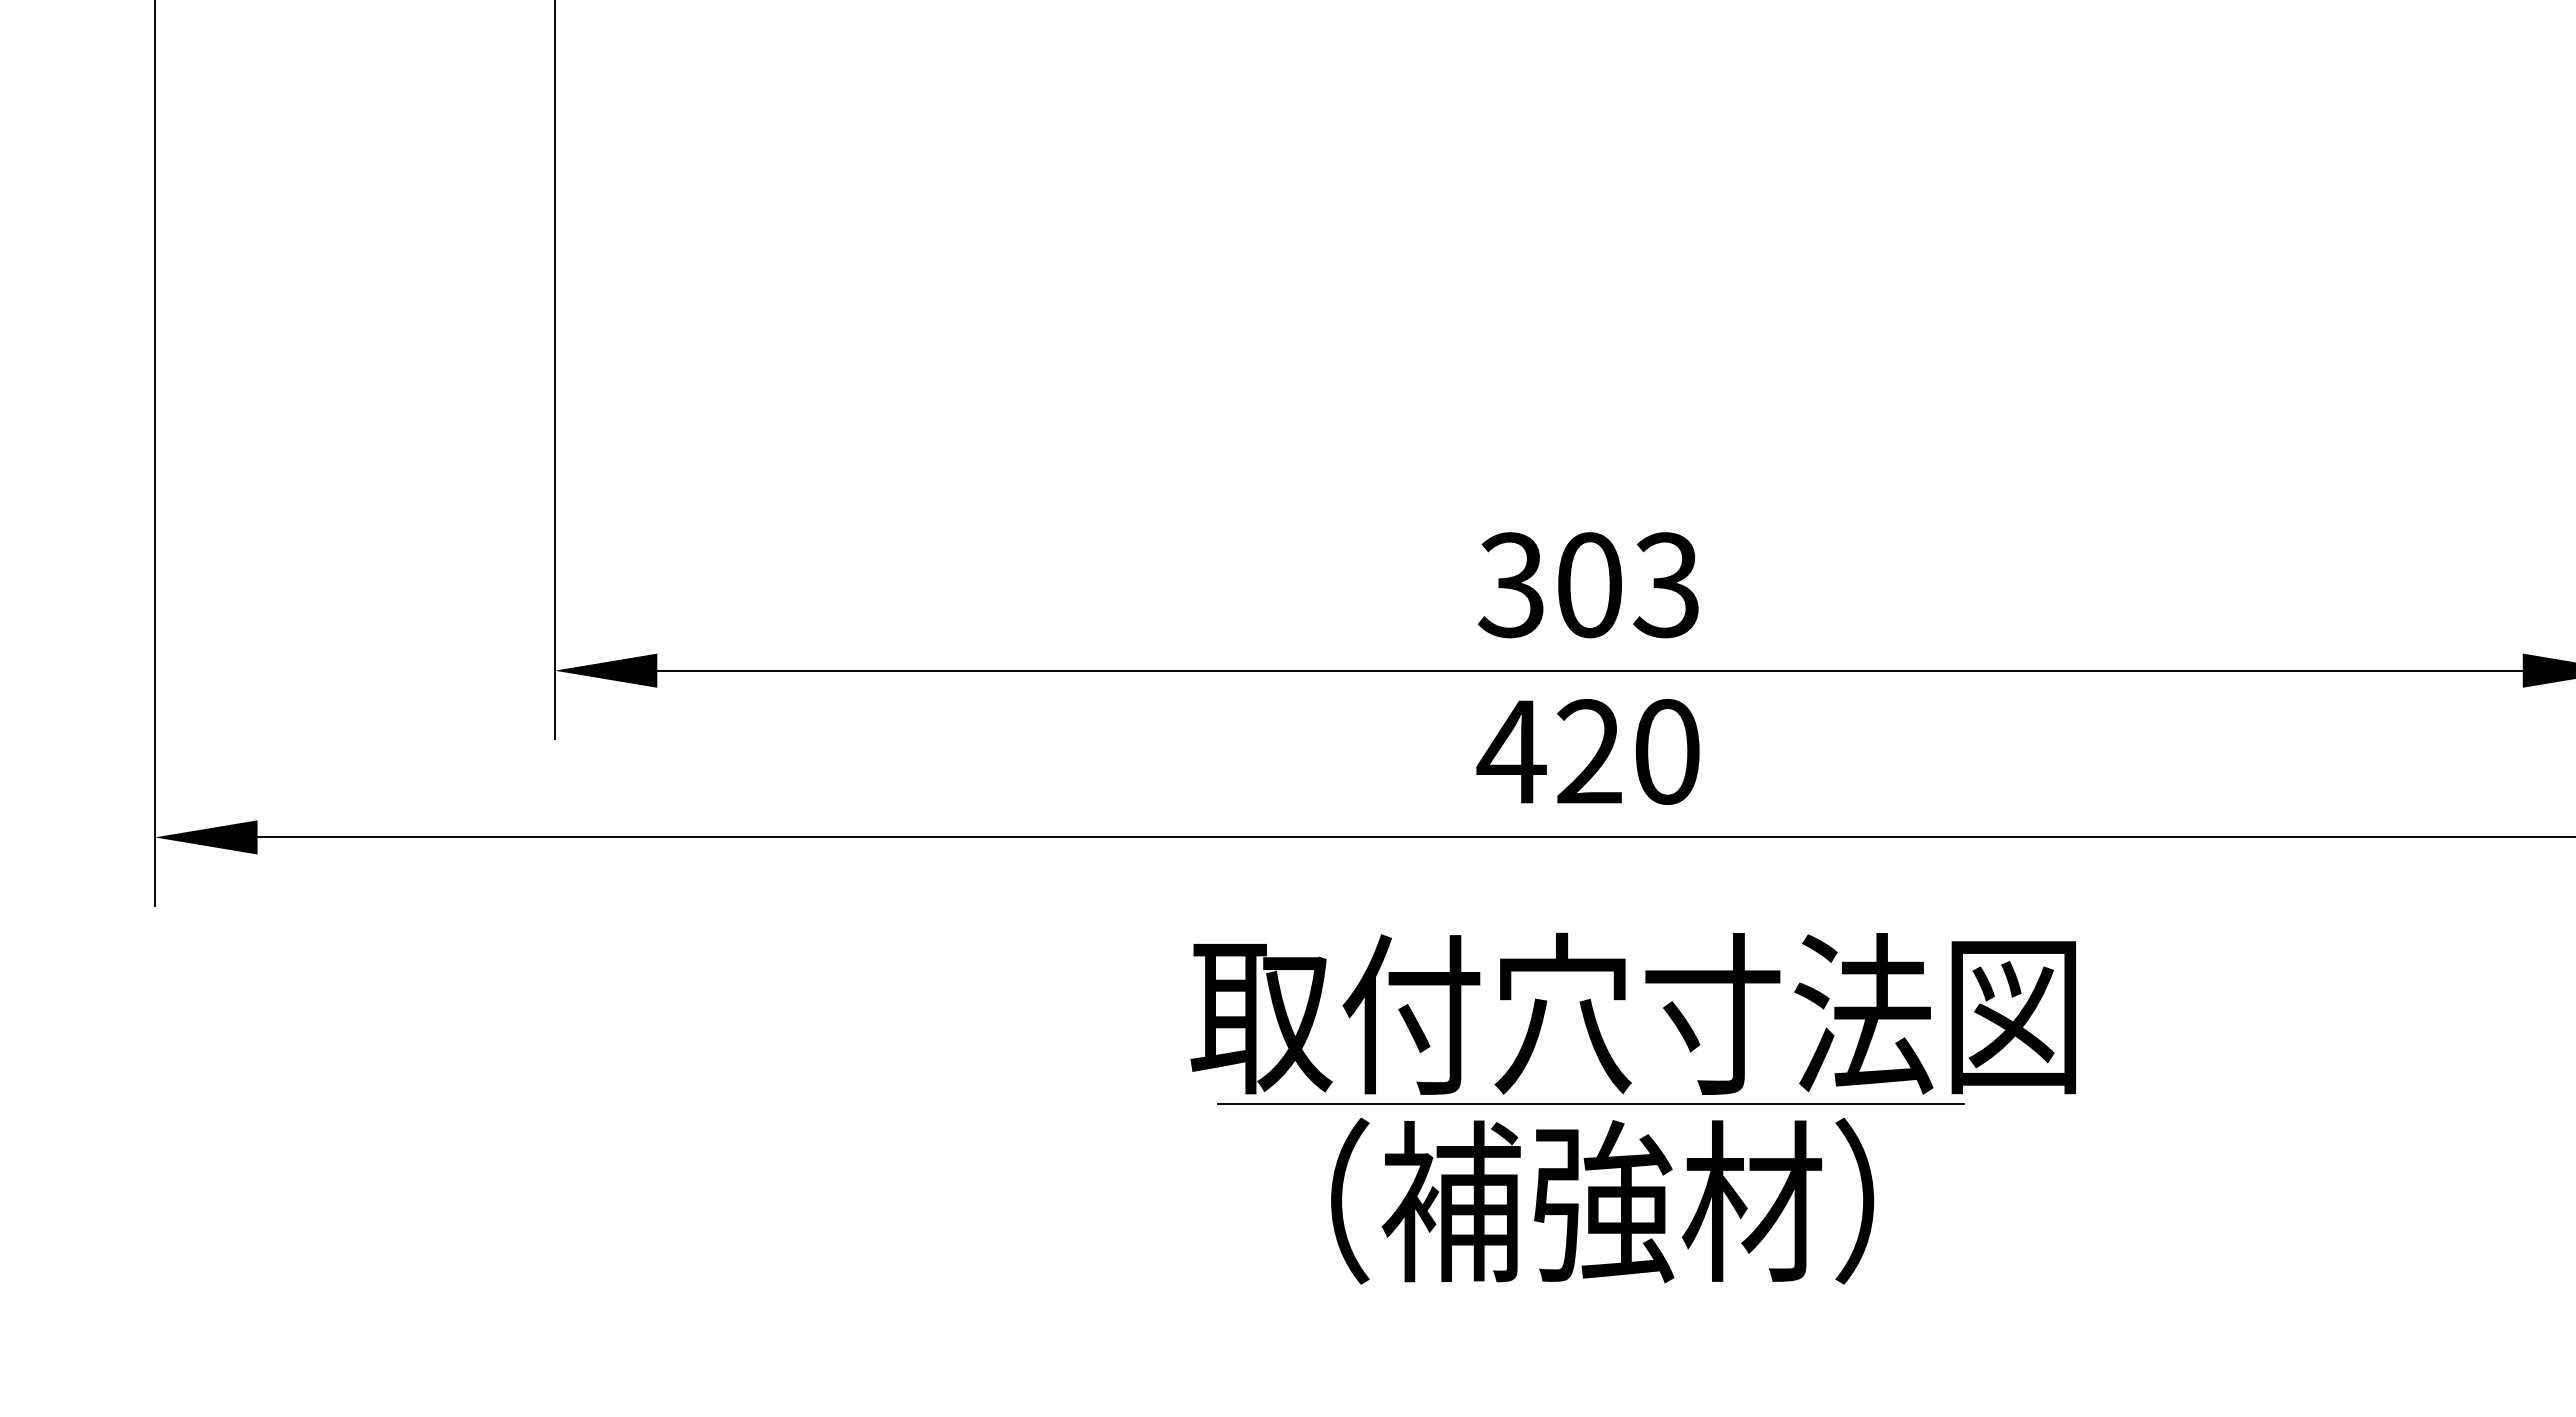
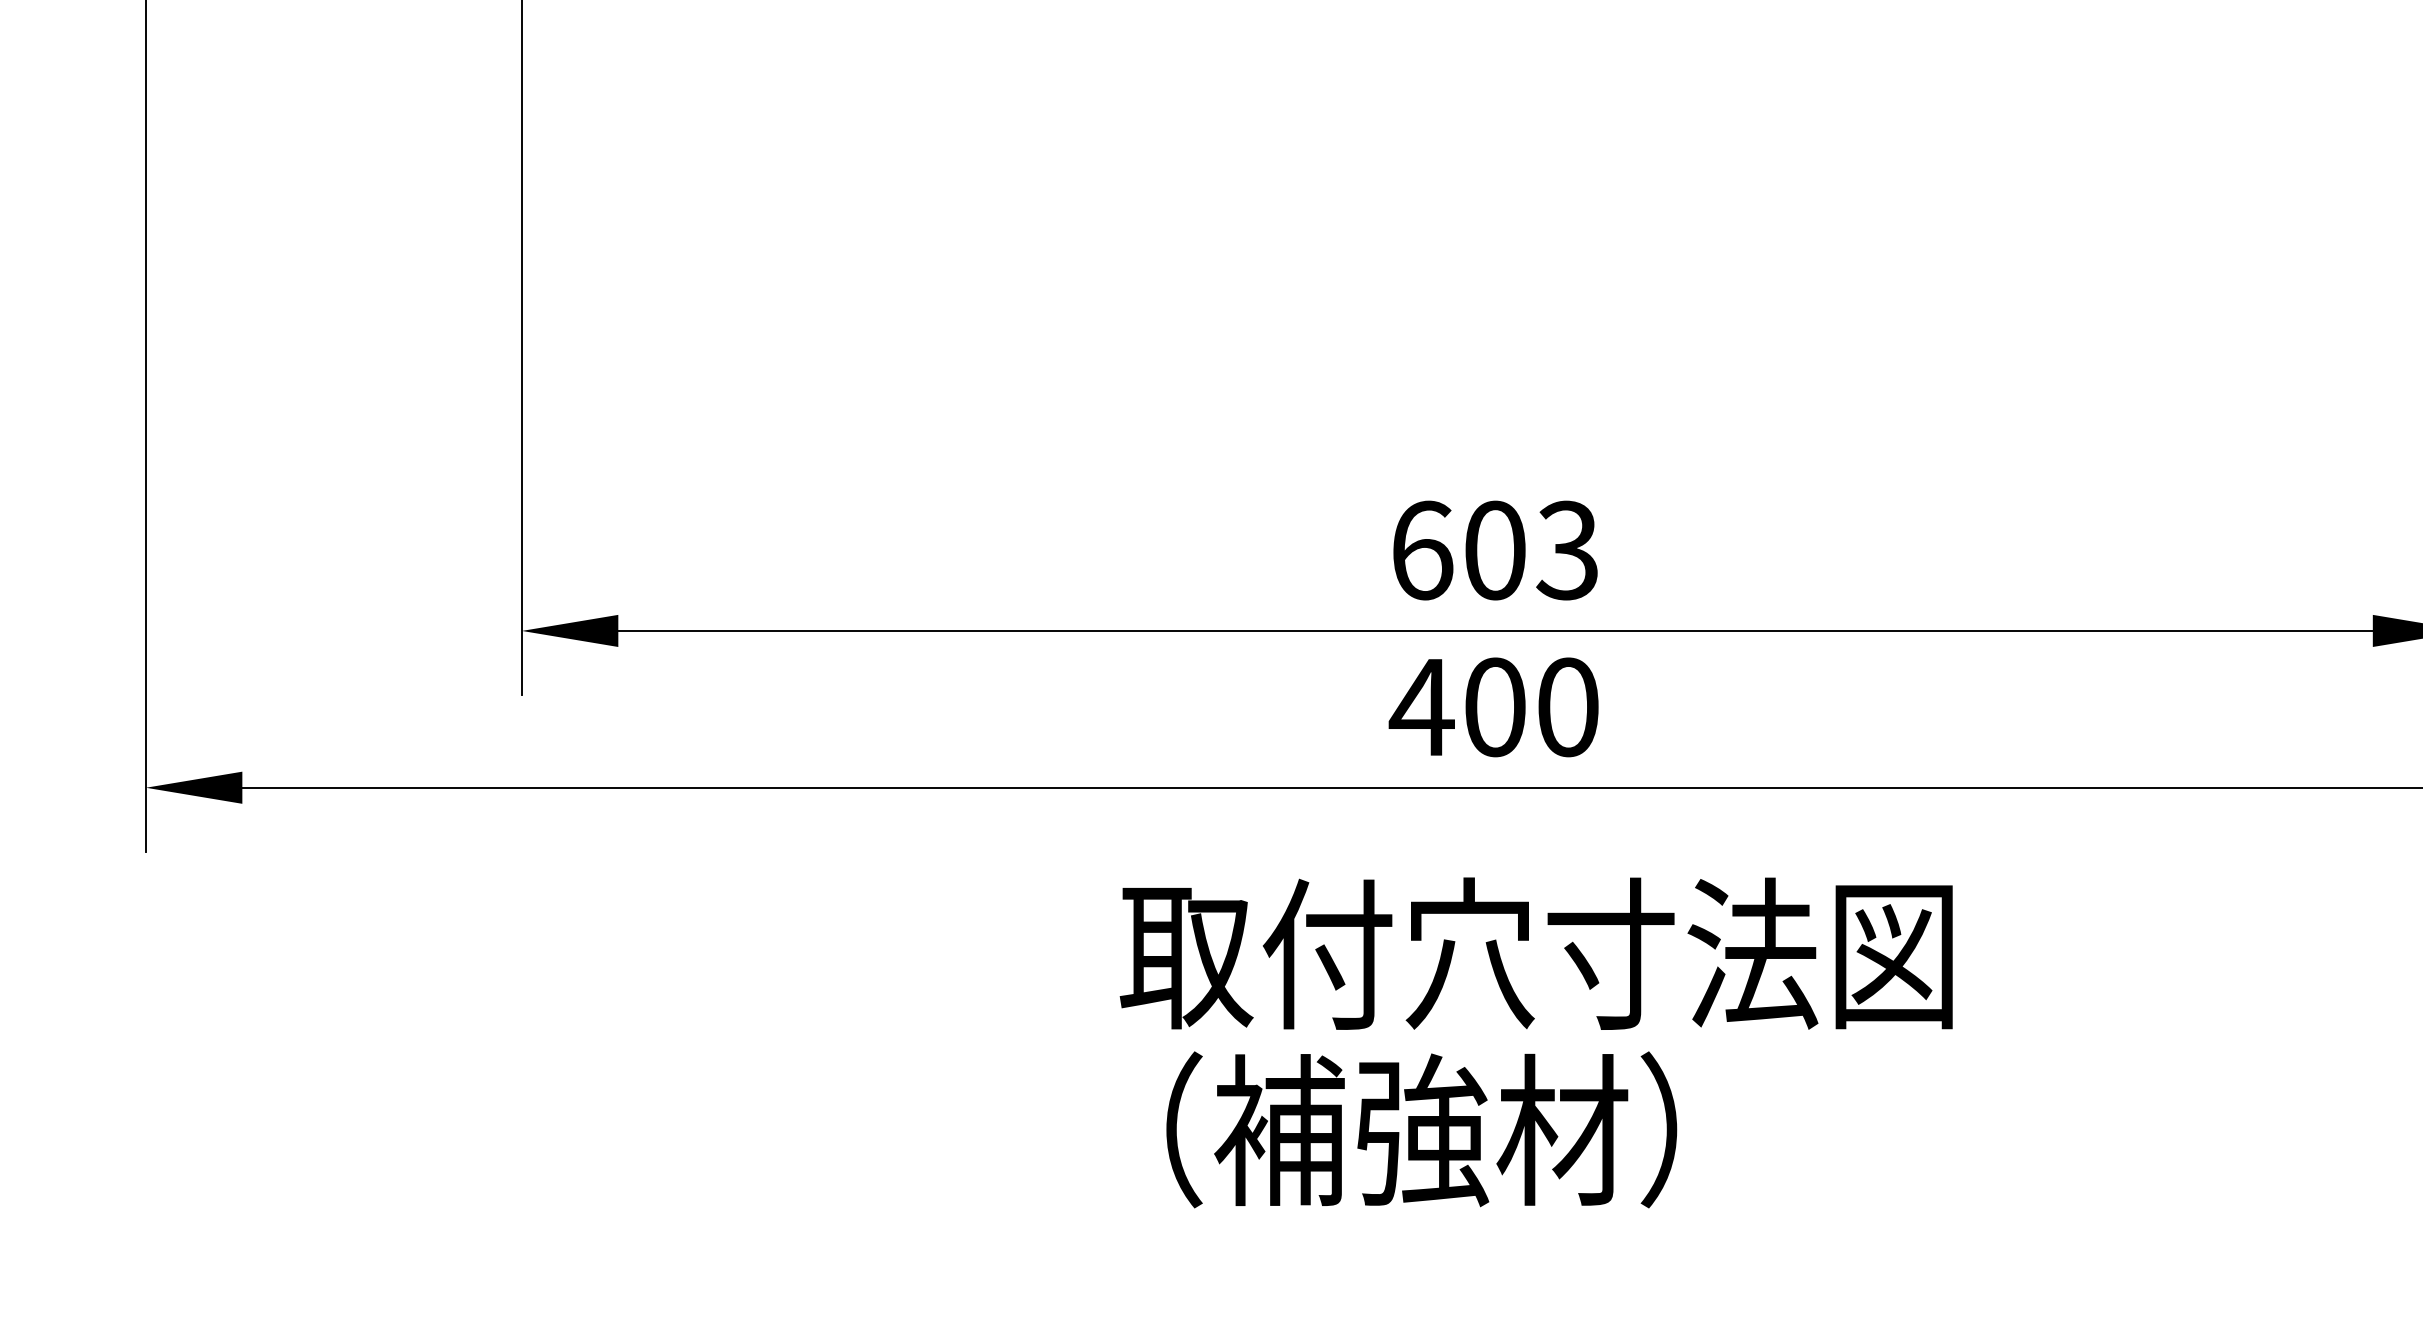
text: (1511, 585) -> (1421, 550), 303 -> 603
text: (1589, 751) -> (1495, 706), 420 -> 400
line: (1590, 1103) -> (1496, 1037), removed
text: (1602, 1200) -> (1421, 1129), moved

